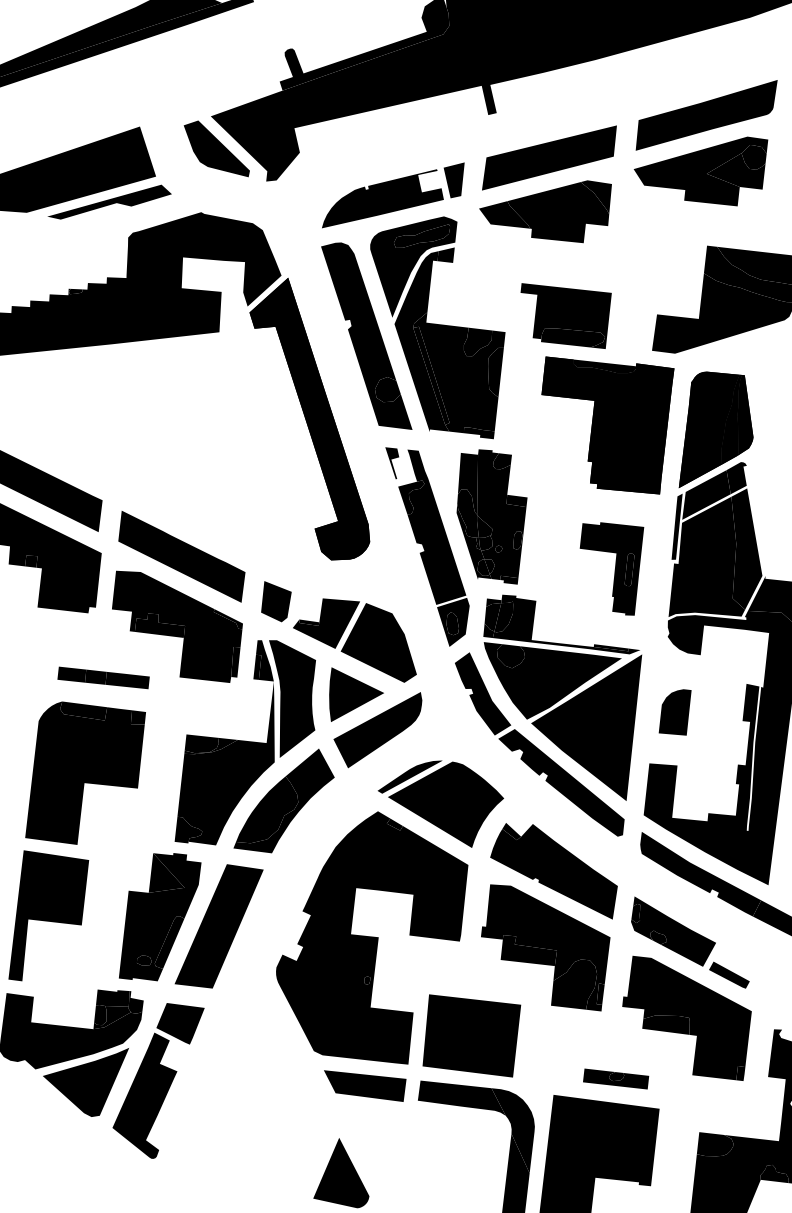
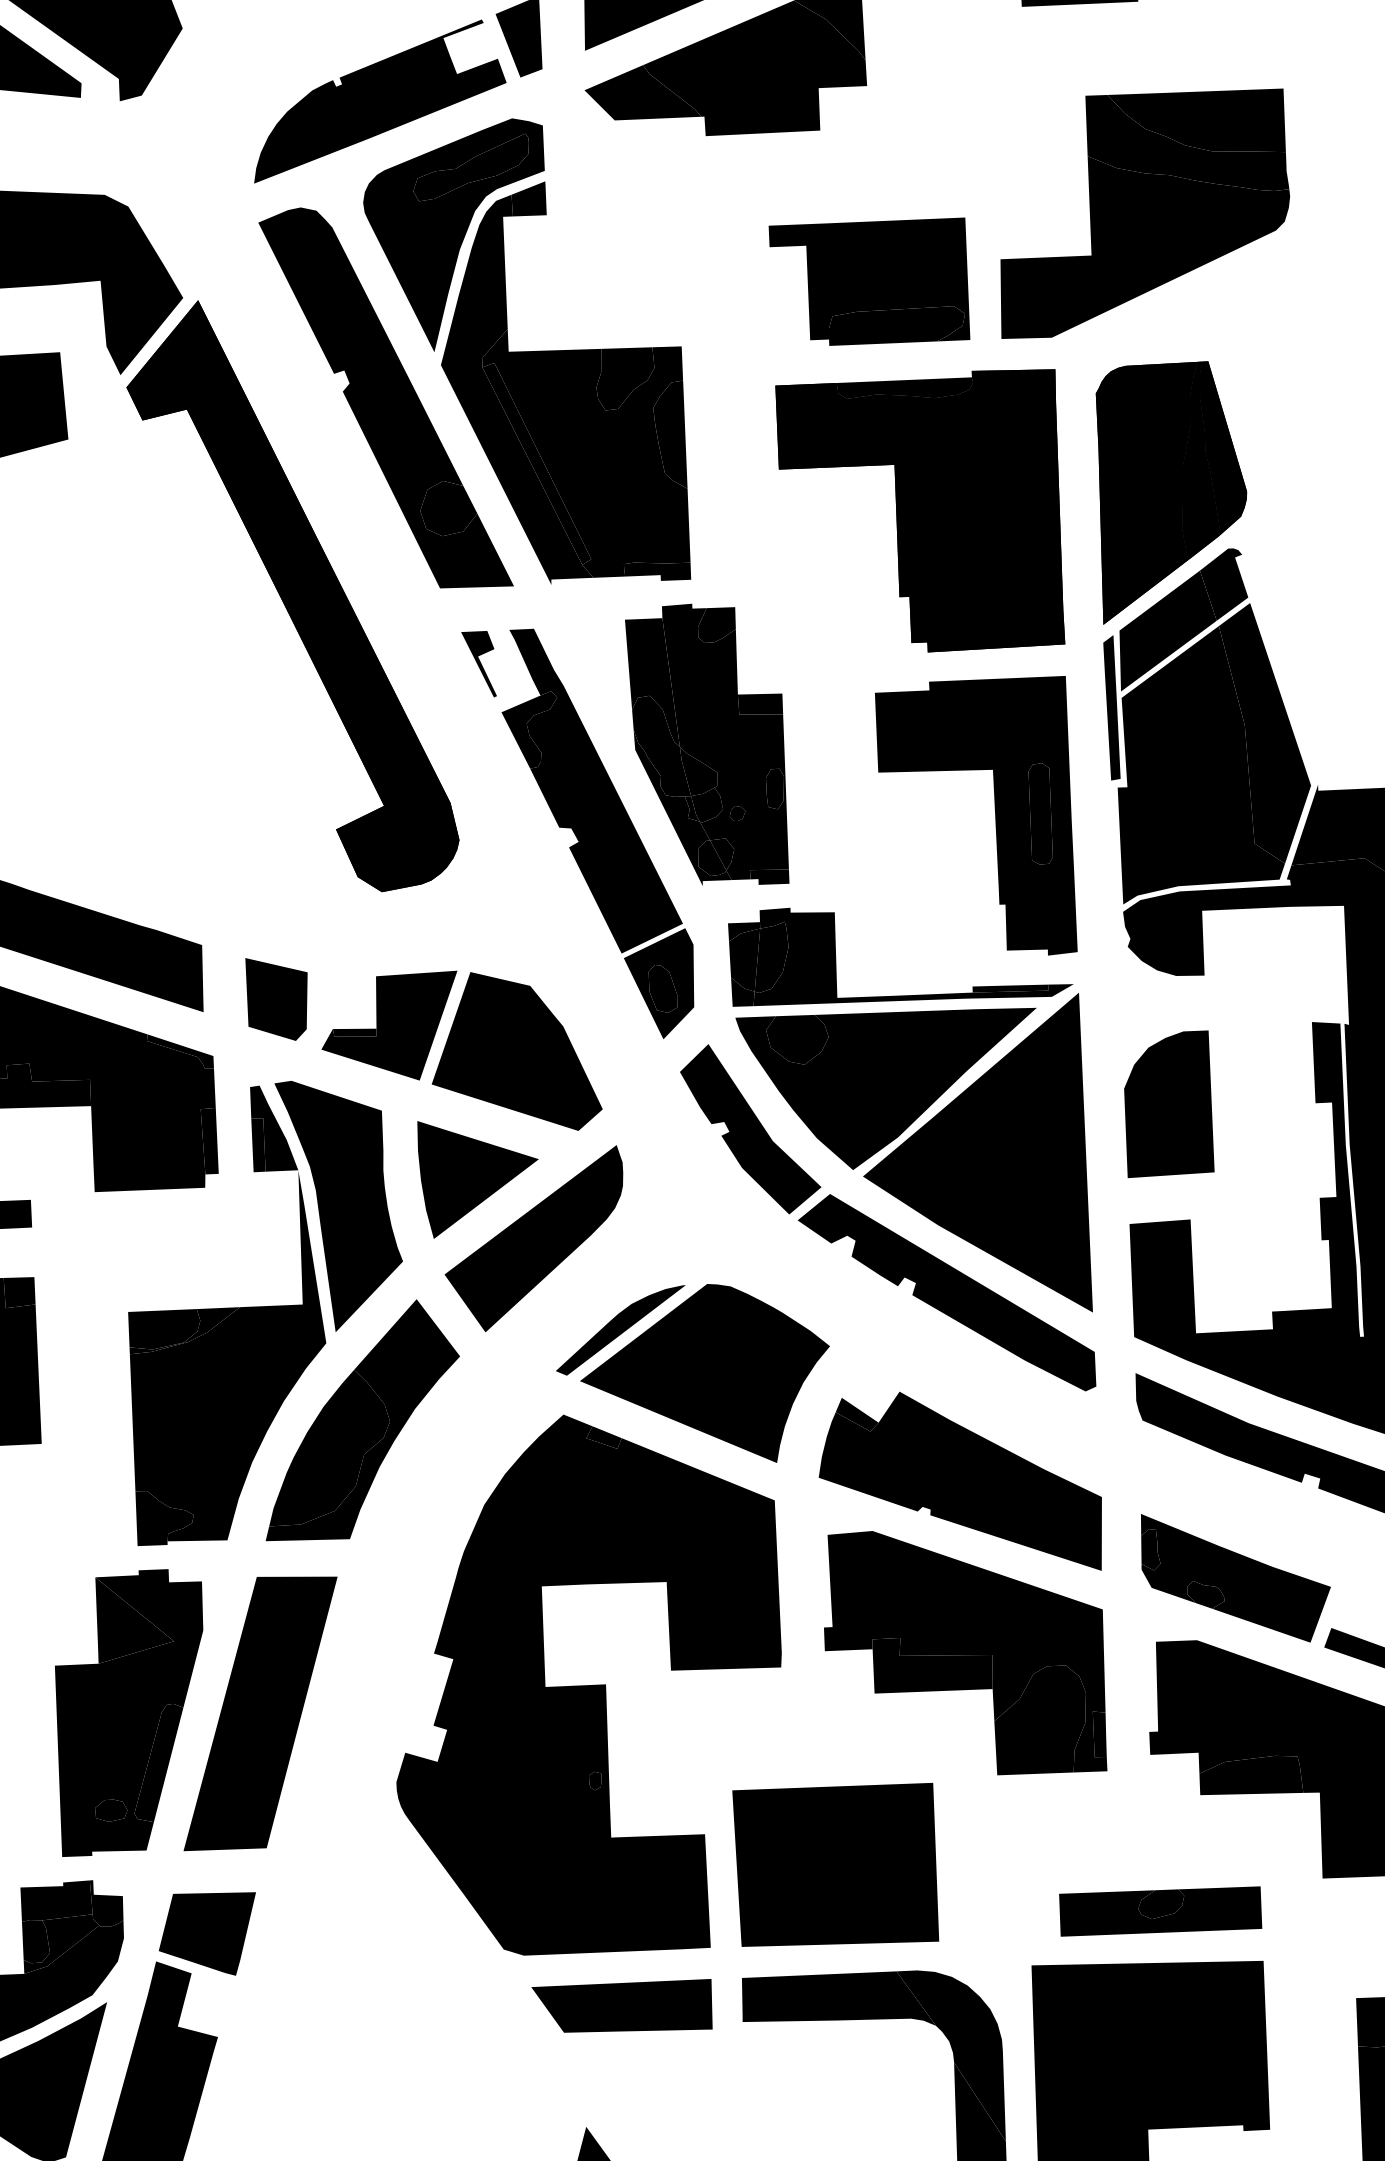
part: (565, 315) -> (873, 280), moved
part: (611, 568) -> (985, 818), size x1.43
part: (674, 712) -> (1166, 1106), size x1.43
part: (615, 1078) -> (1159, 1910), size x1.43

